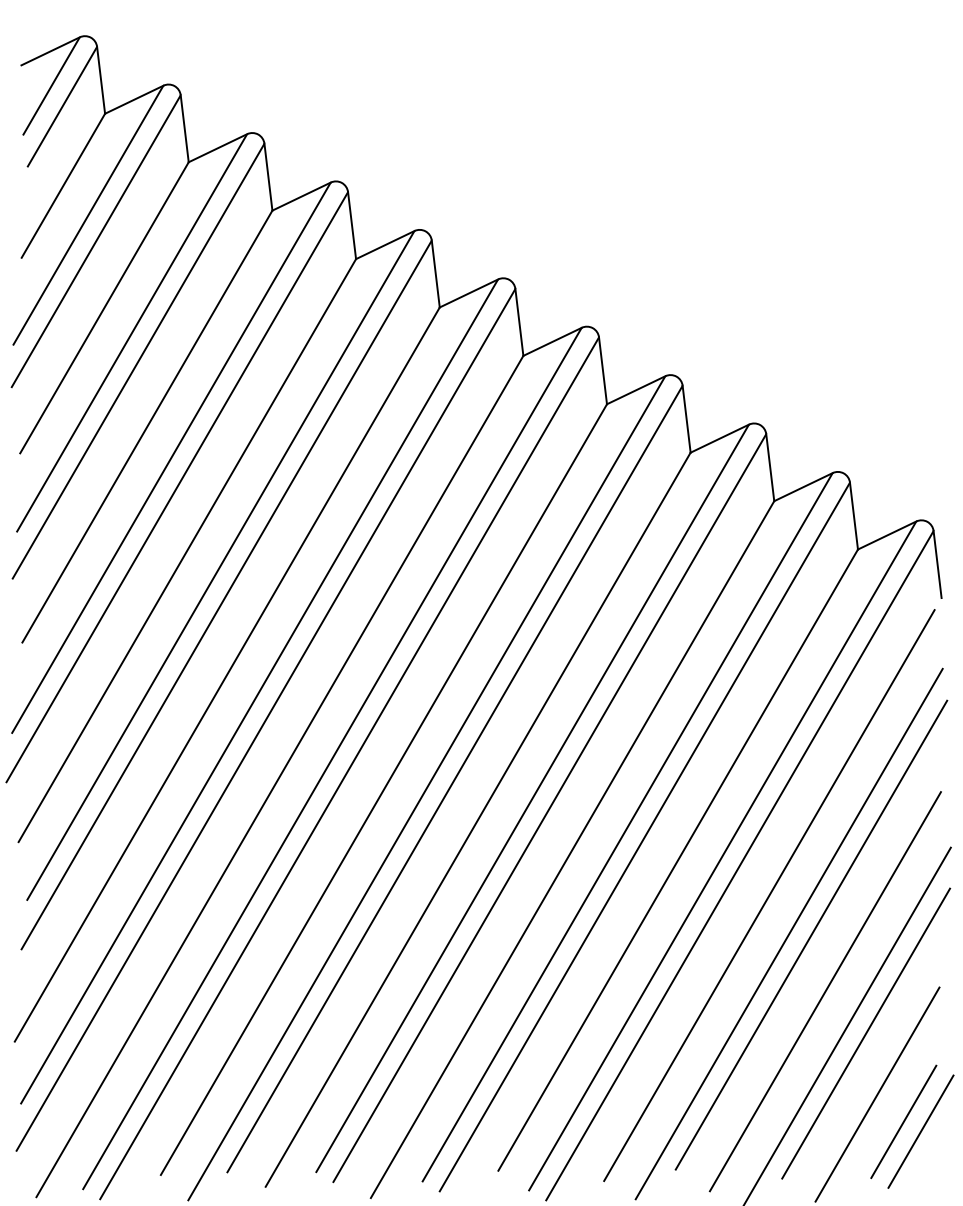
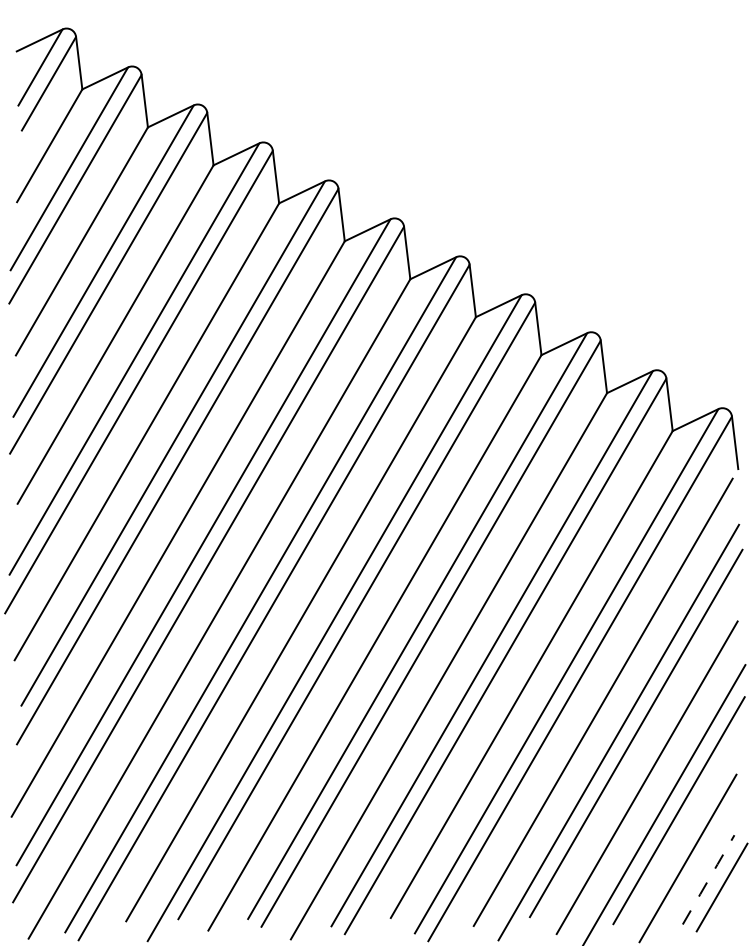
line: (904, 1121) -> (709, 879), solid -> dashed

